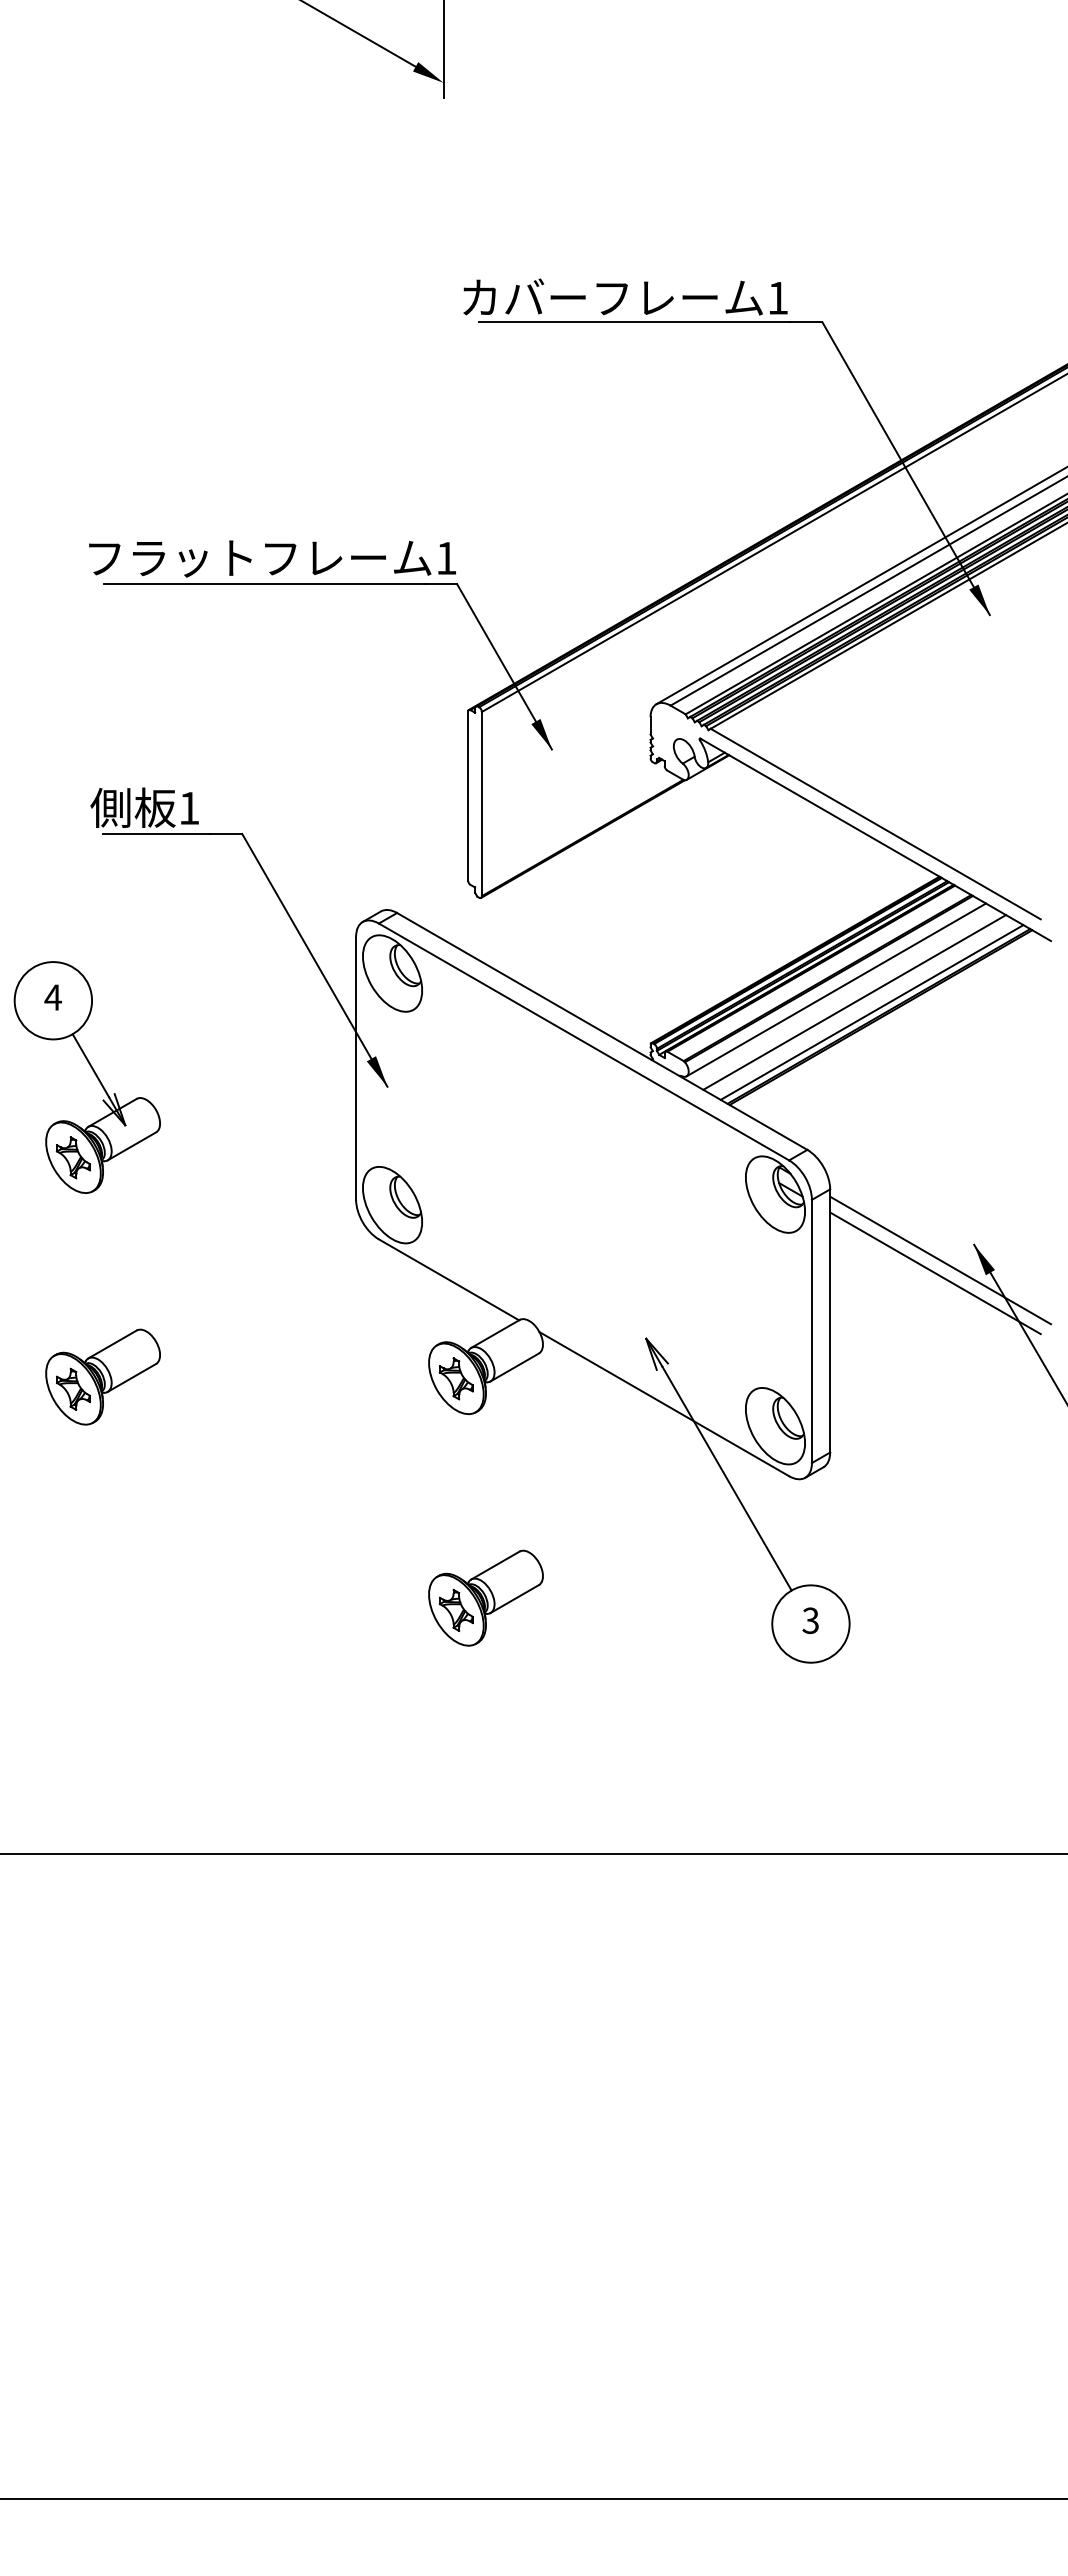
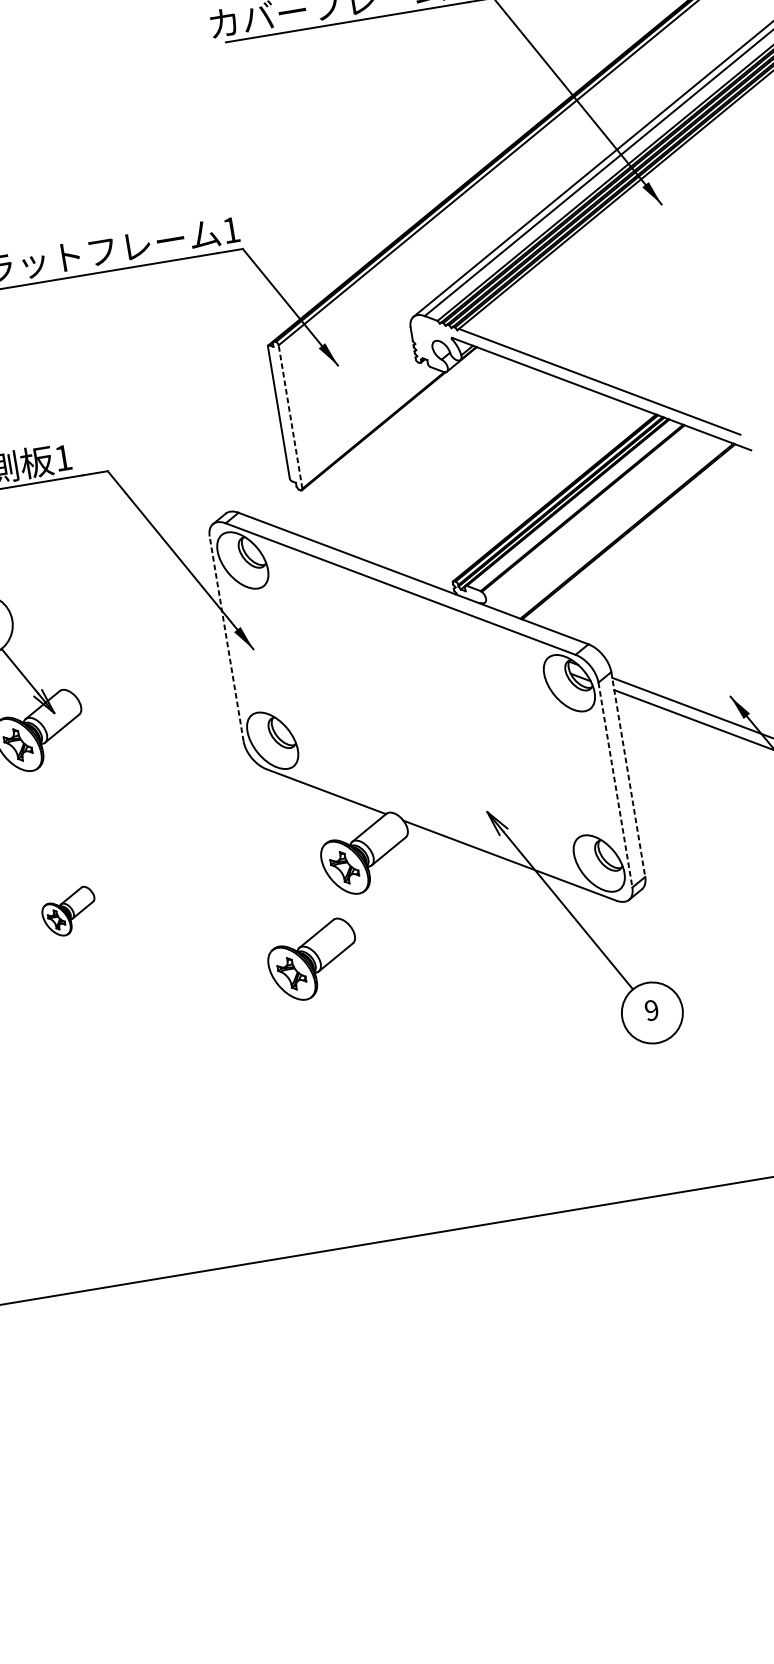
line: (481, 803) -> (290, 416), solid -> dashed
line: (836, 989) -> (590, 515), removed
line: (854, 1002) -> (606, 523), removed
line: (871, 1012) -> (620, 529), removed
line: (356, 1068) -> (226, 639), solid -> dashed
line: (830, 1320) -> (628, 774), solid -> dashed
line: (811, 1331) -> (615, 785), solid -> dashed
part: (102, 1376) -> (68, 911), size x0.6
part: (485, 1597) -> (312, 959), moved
text: (810, 1620) -> (651, 1010), 3 -> 9

